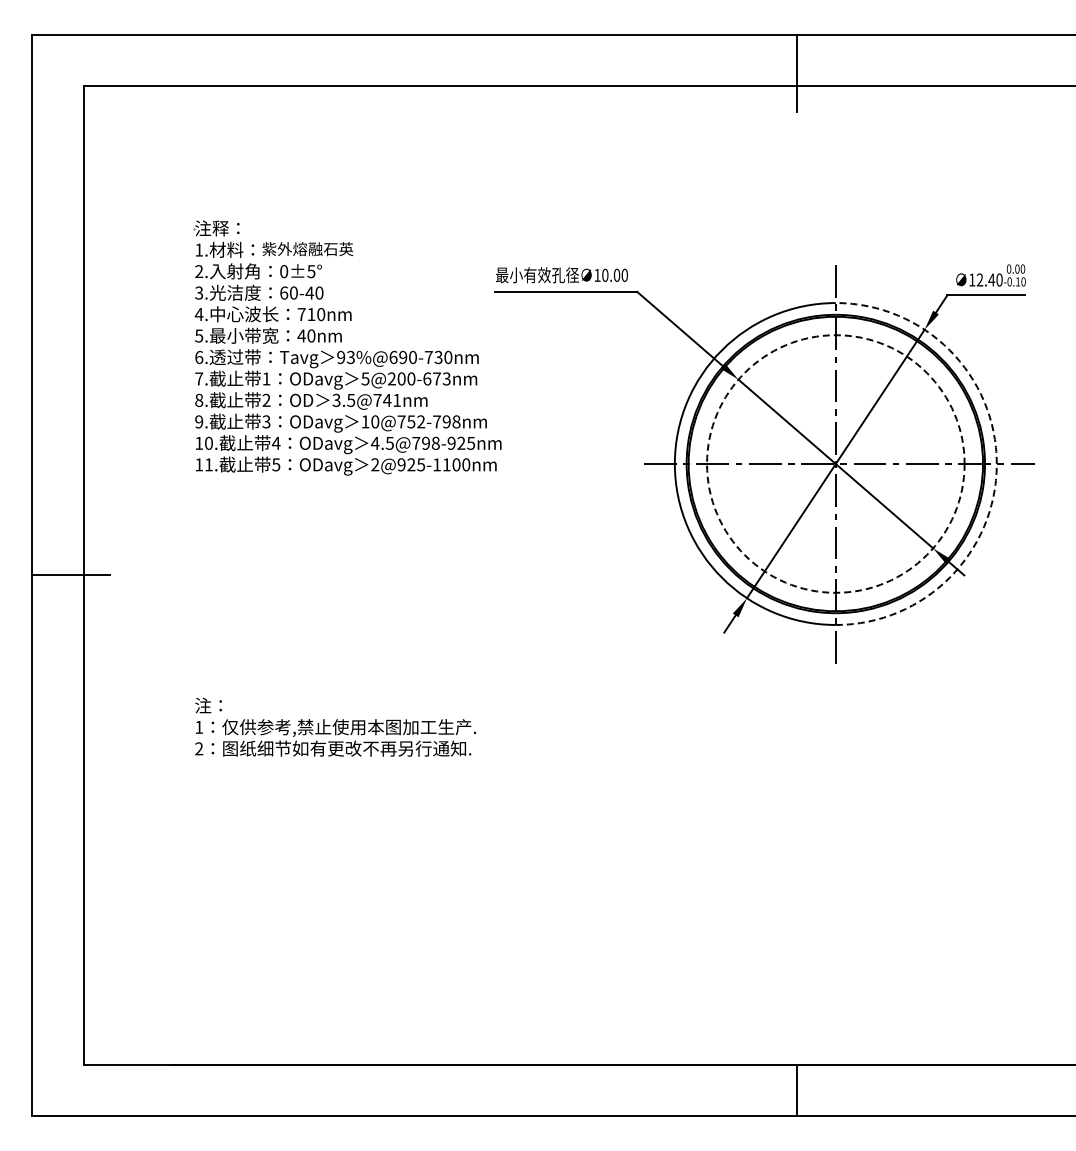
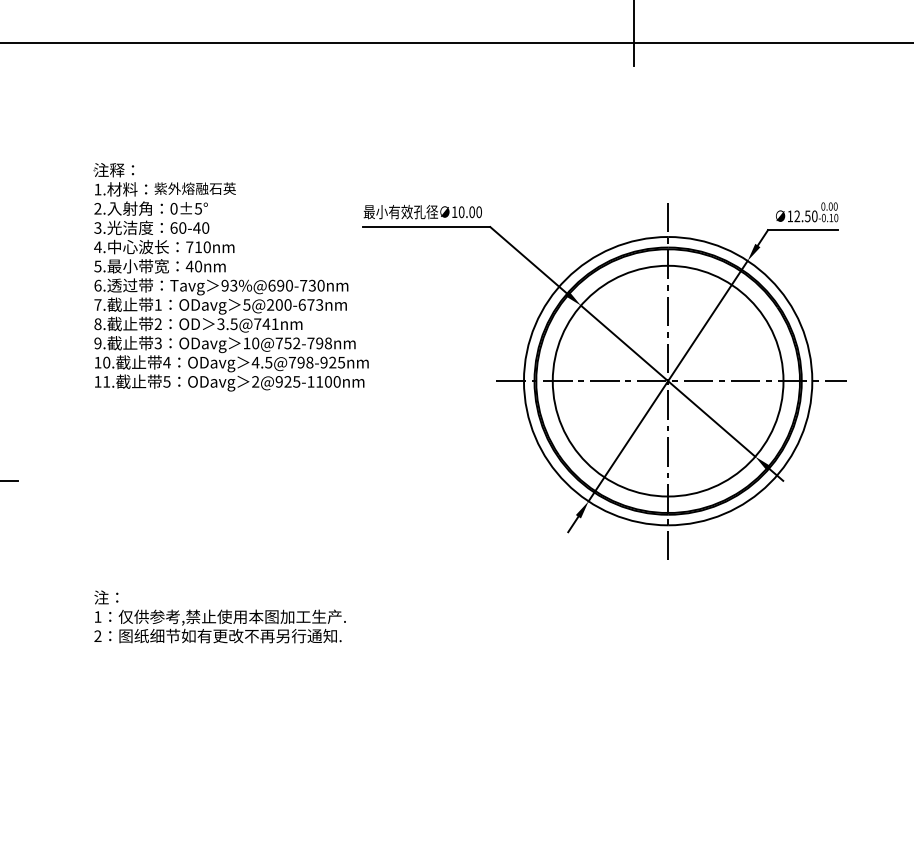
text: (991, 279) -> (807, 215), 12.40 -> 12.50
circle: (835, 463) -> (667, 380), dashed -> solid
arc: (996, 464) -> (812, 381), dashed -> solid

